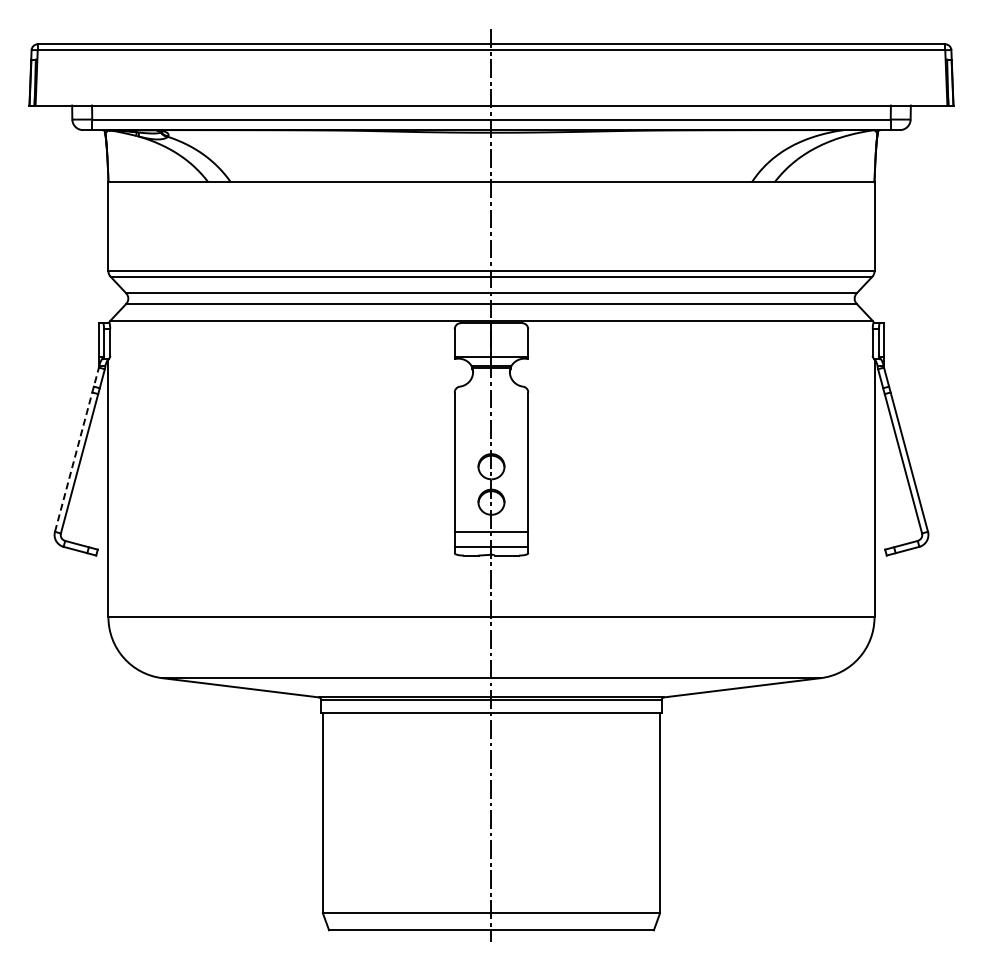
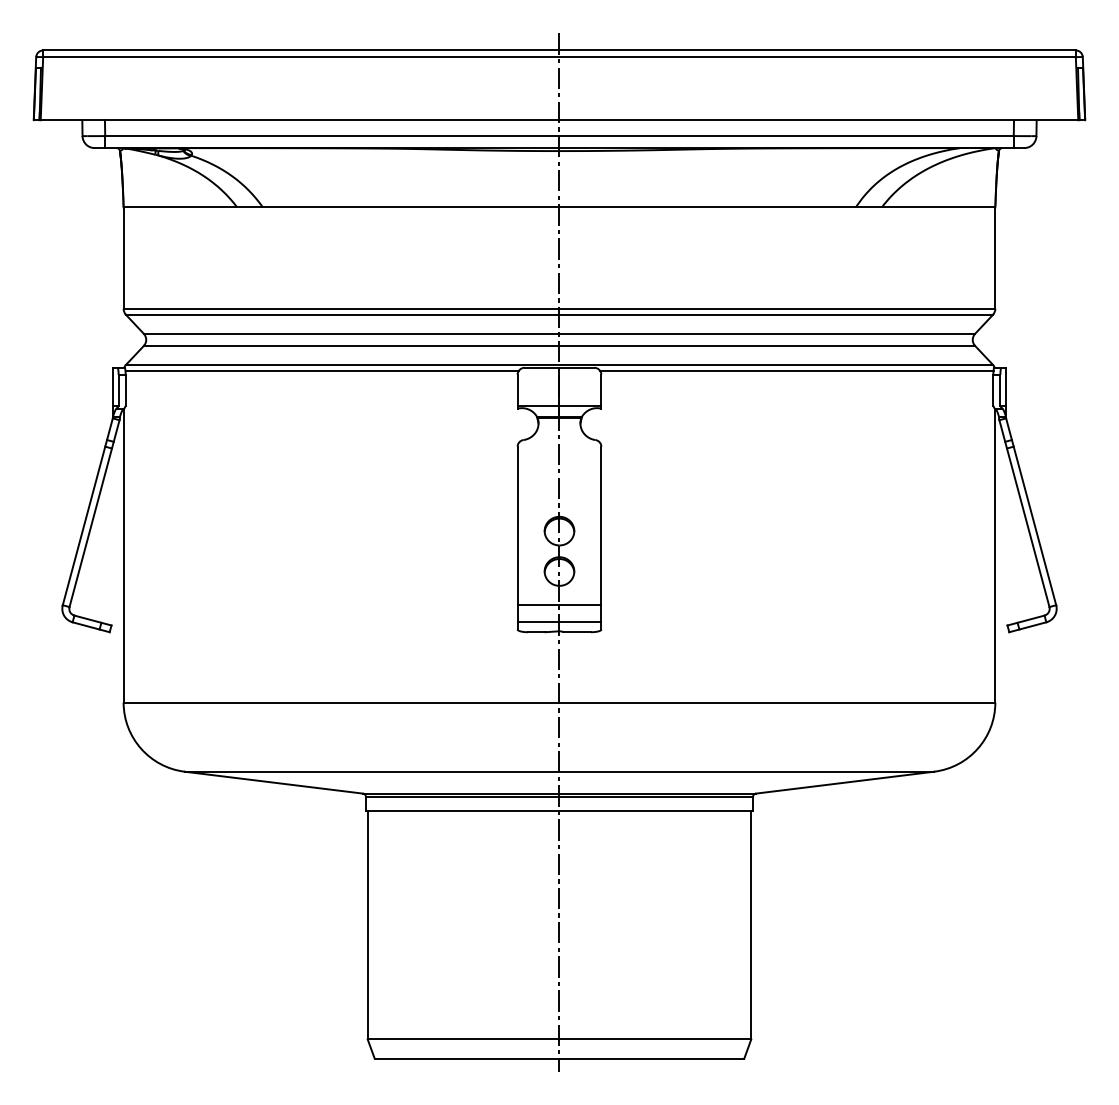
line: (282, 325) -> (321, 370), added
line: (699, 325) -> (796, 370), added
line: (76, 449) -> (87, 511), dashed -> solid

